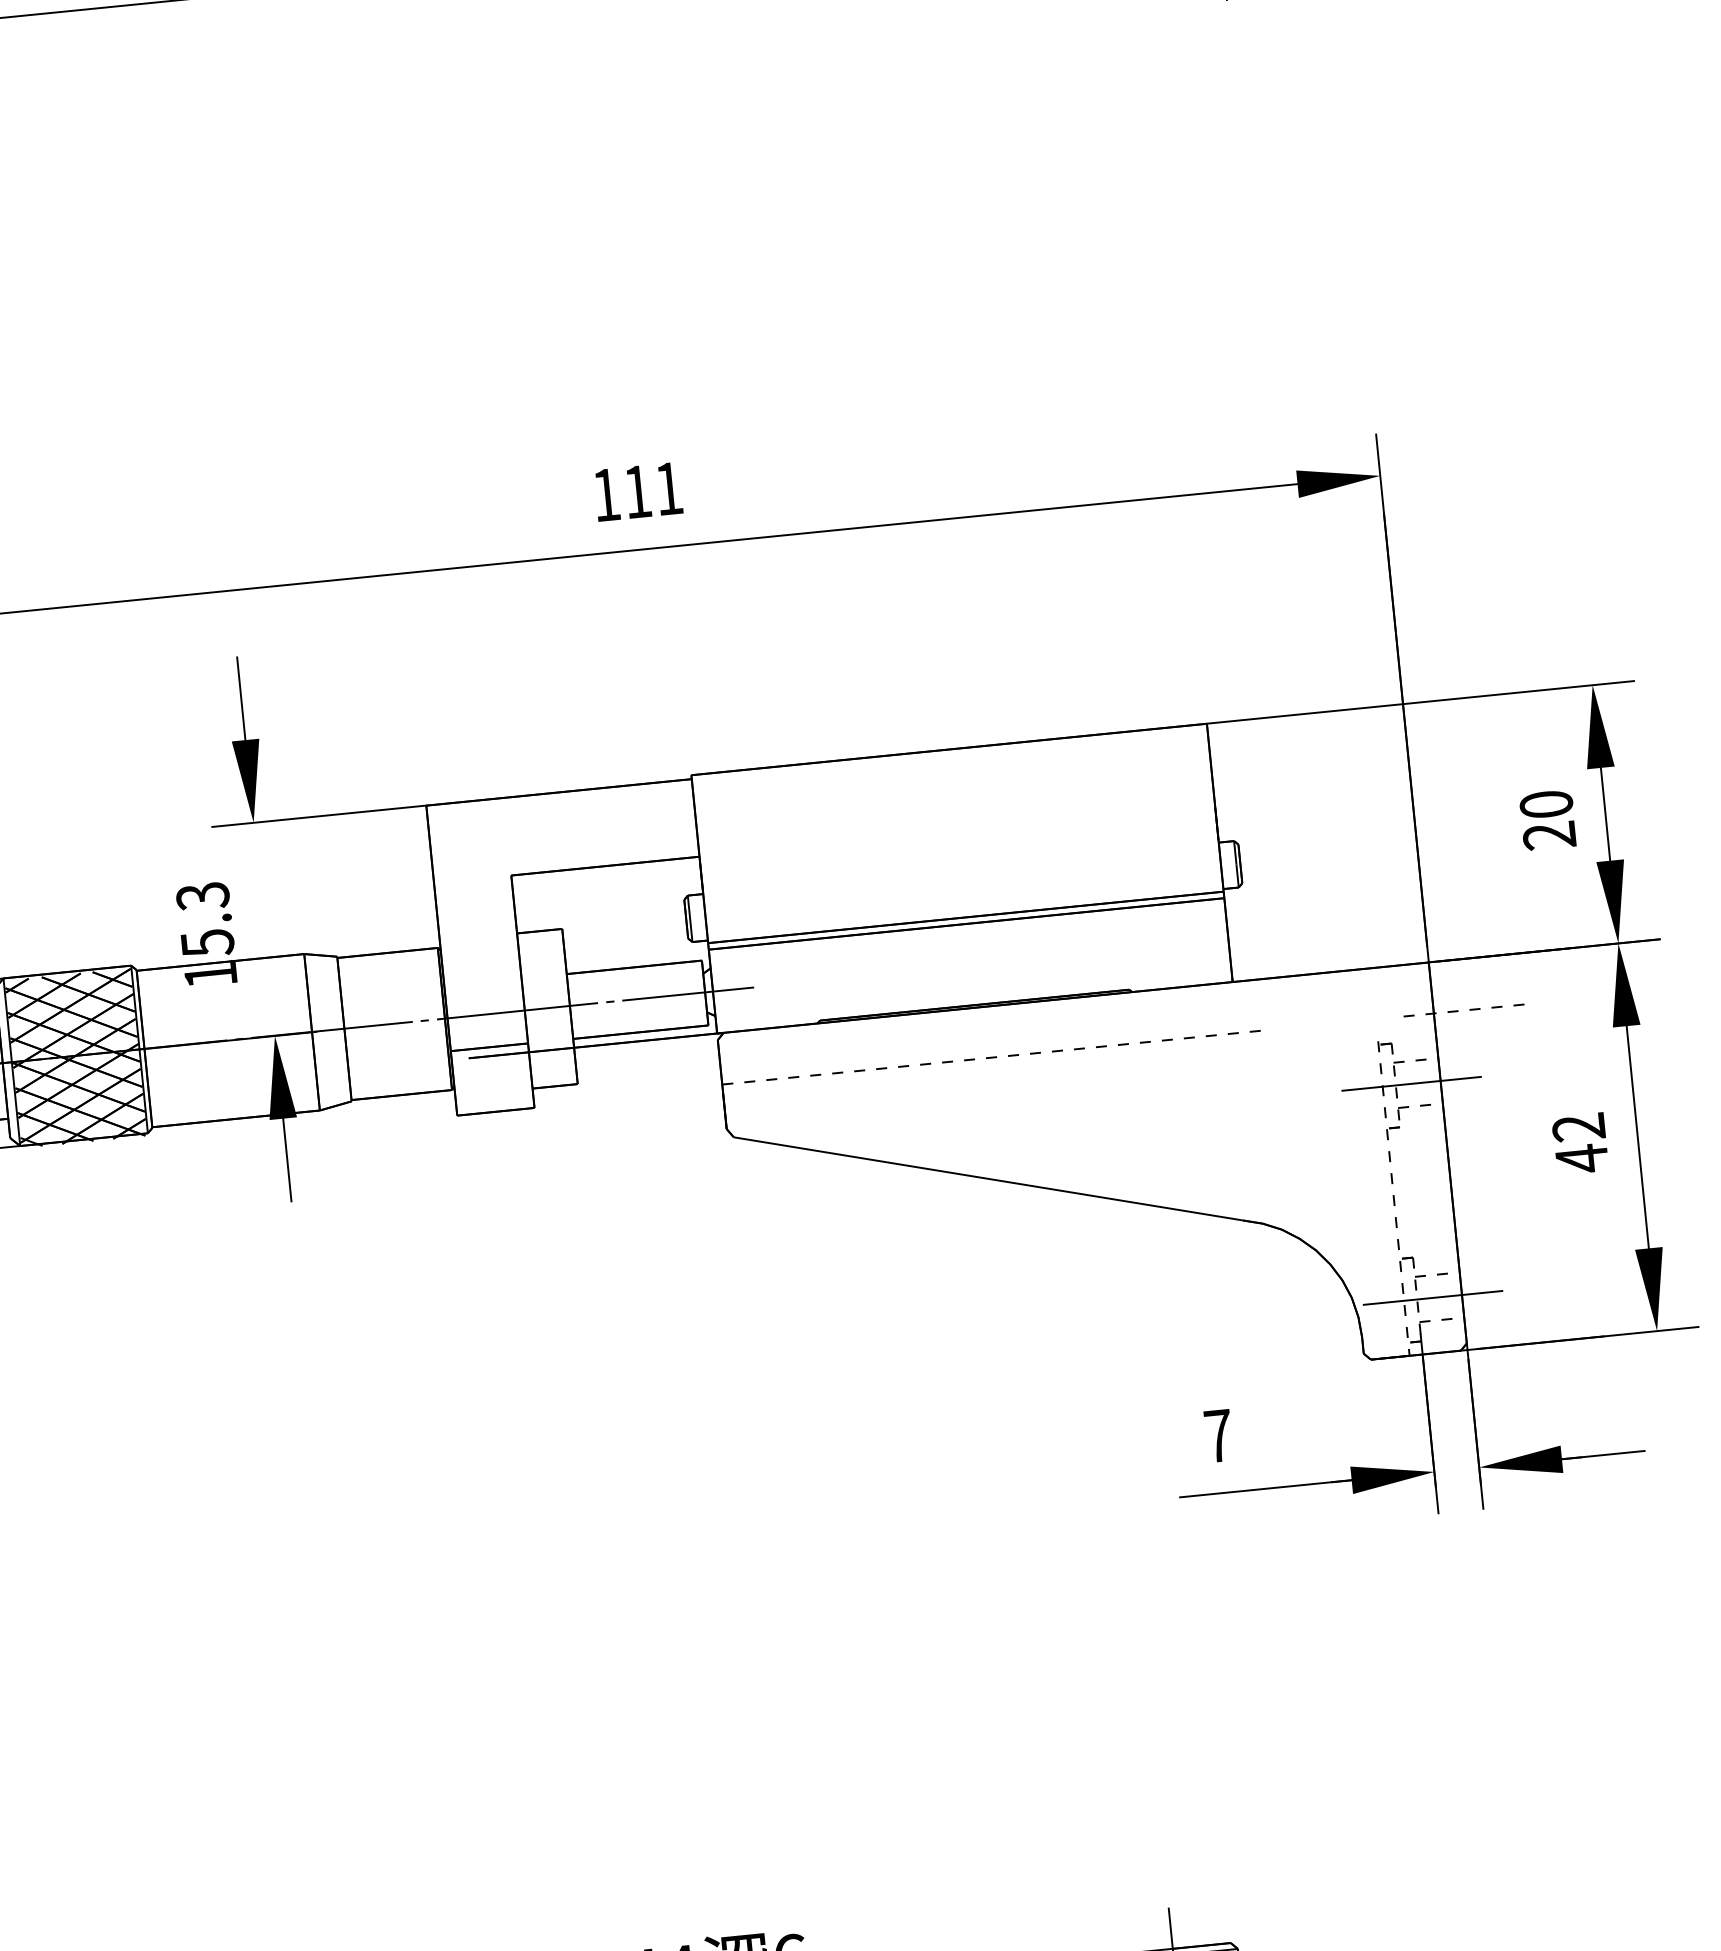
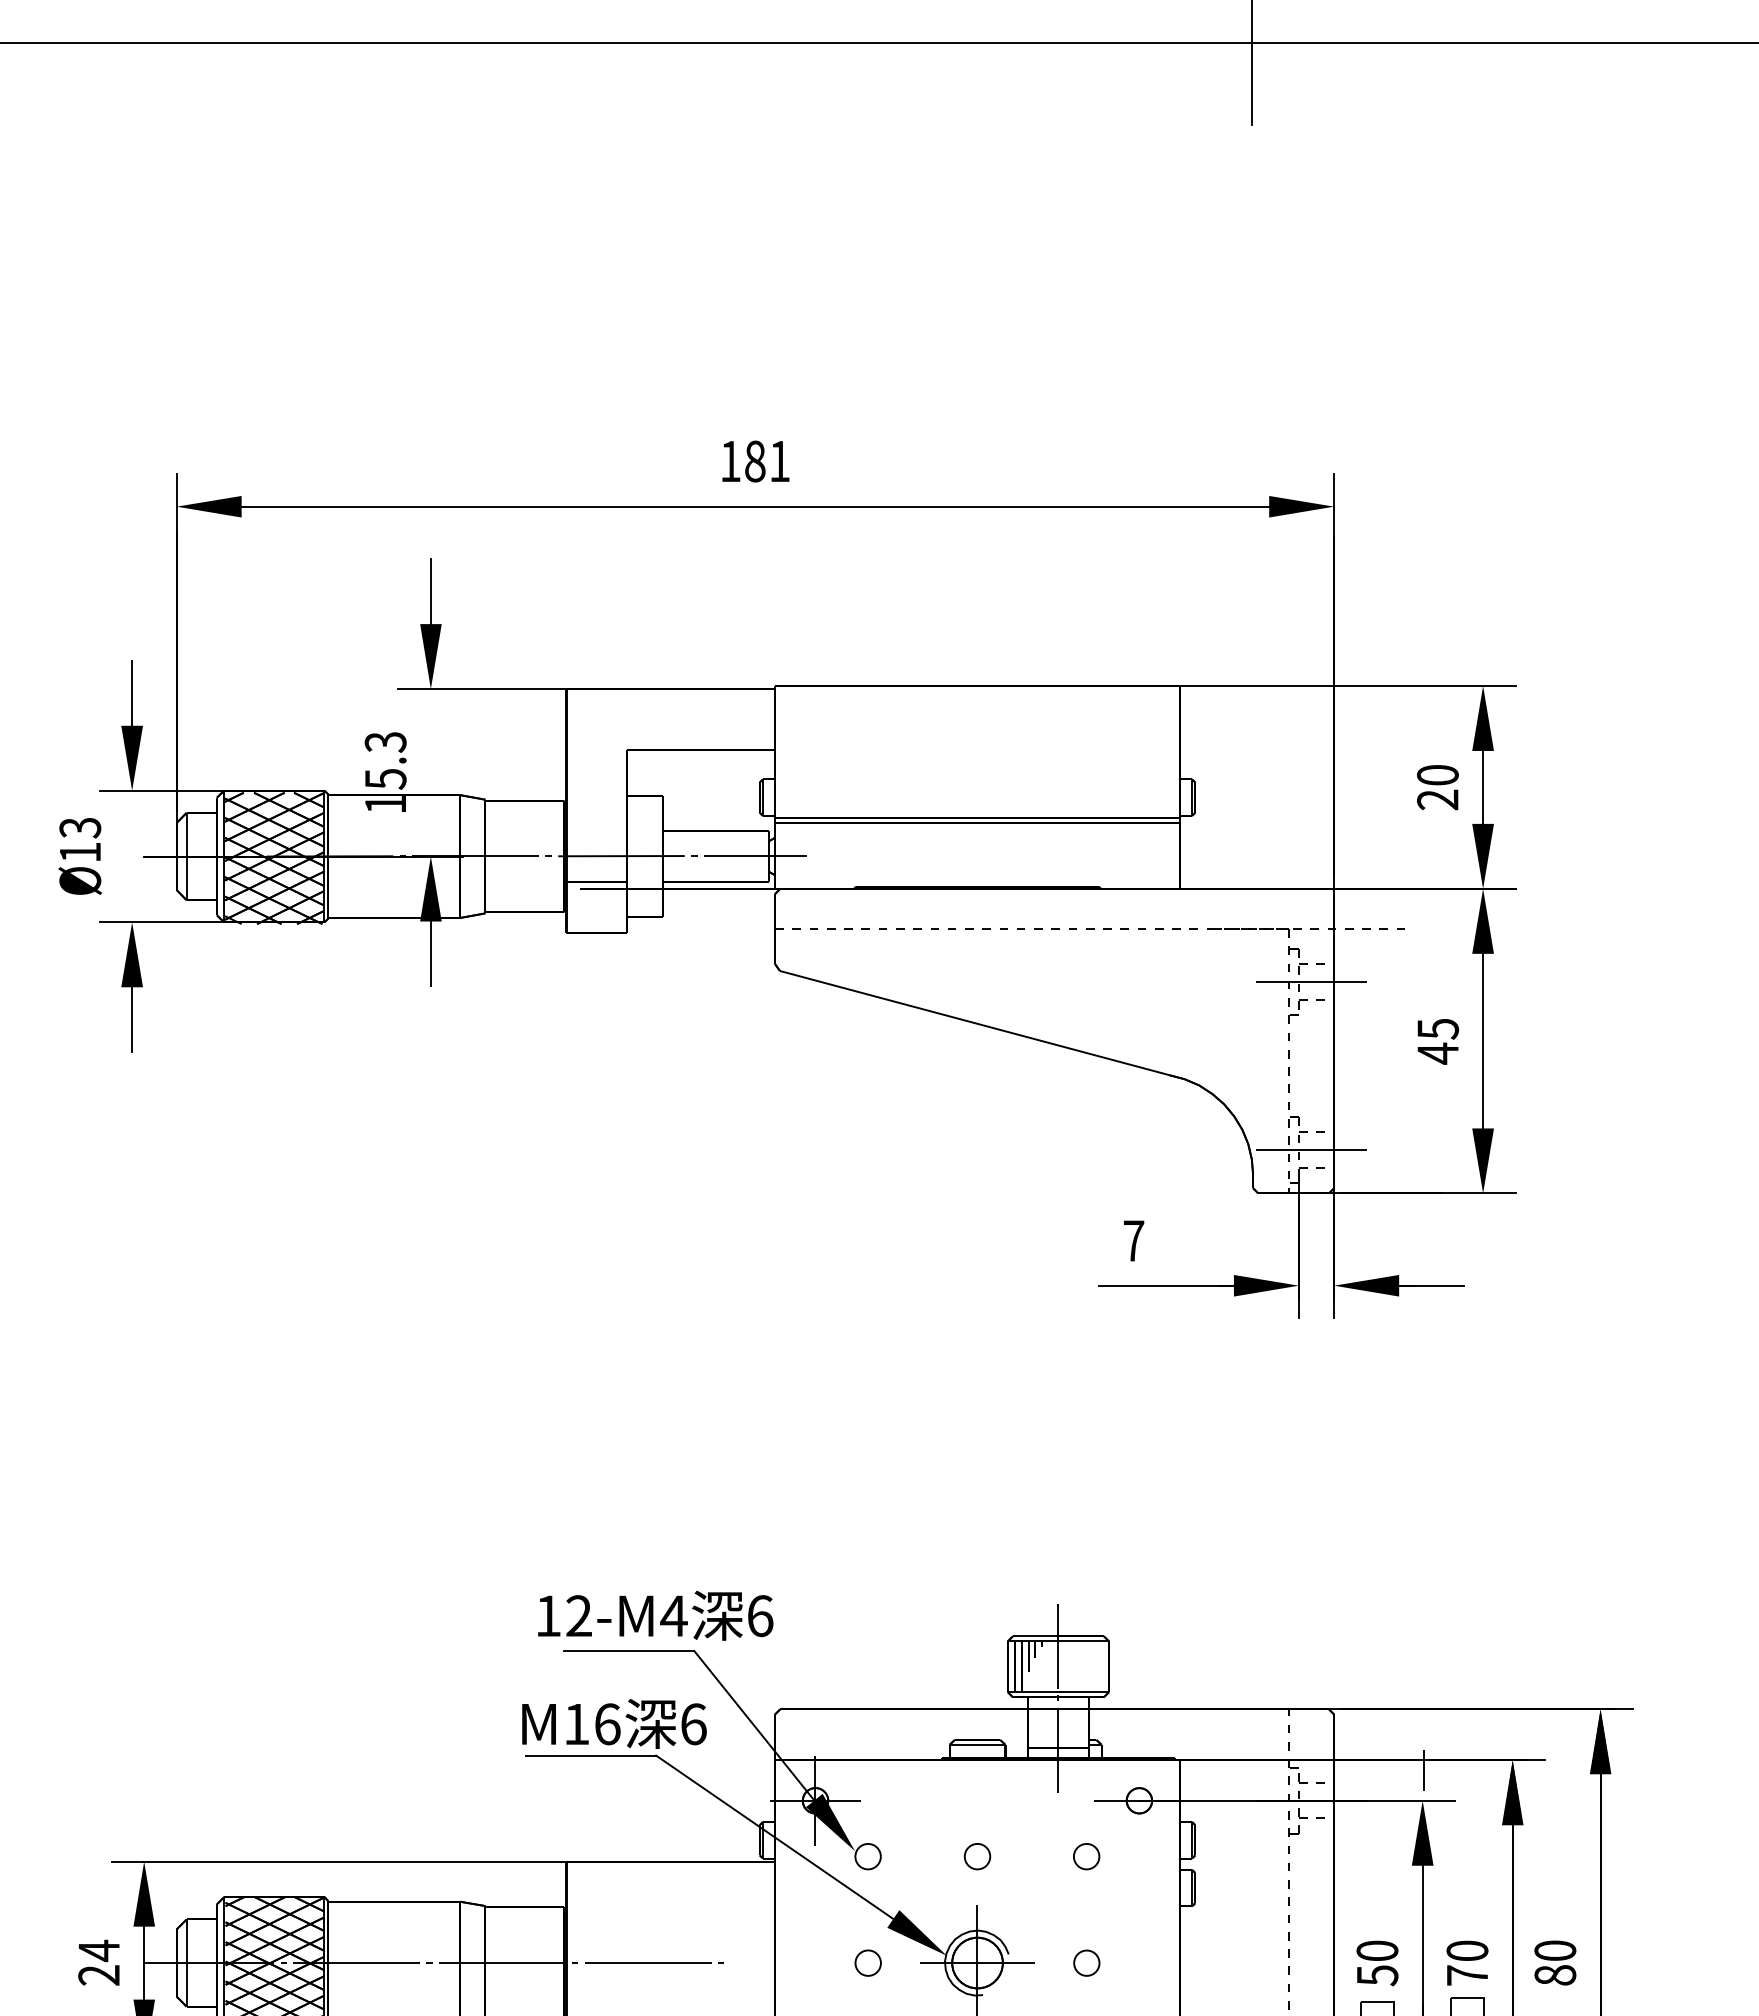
text: (637, 491) -> (755, 461), 111 -> 181
part: (1332, 1028) -> (1254, 932), added
text: (1579, 1126) -> (1438, 1028), 42 -> 45

